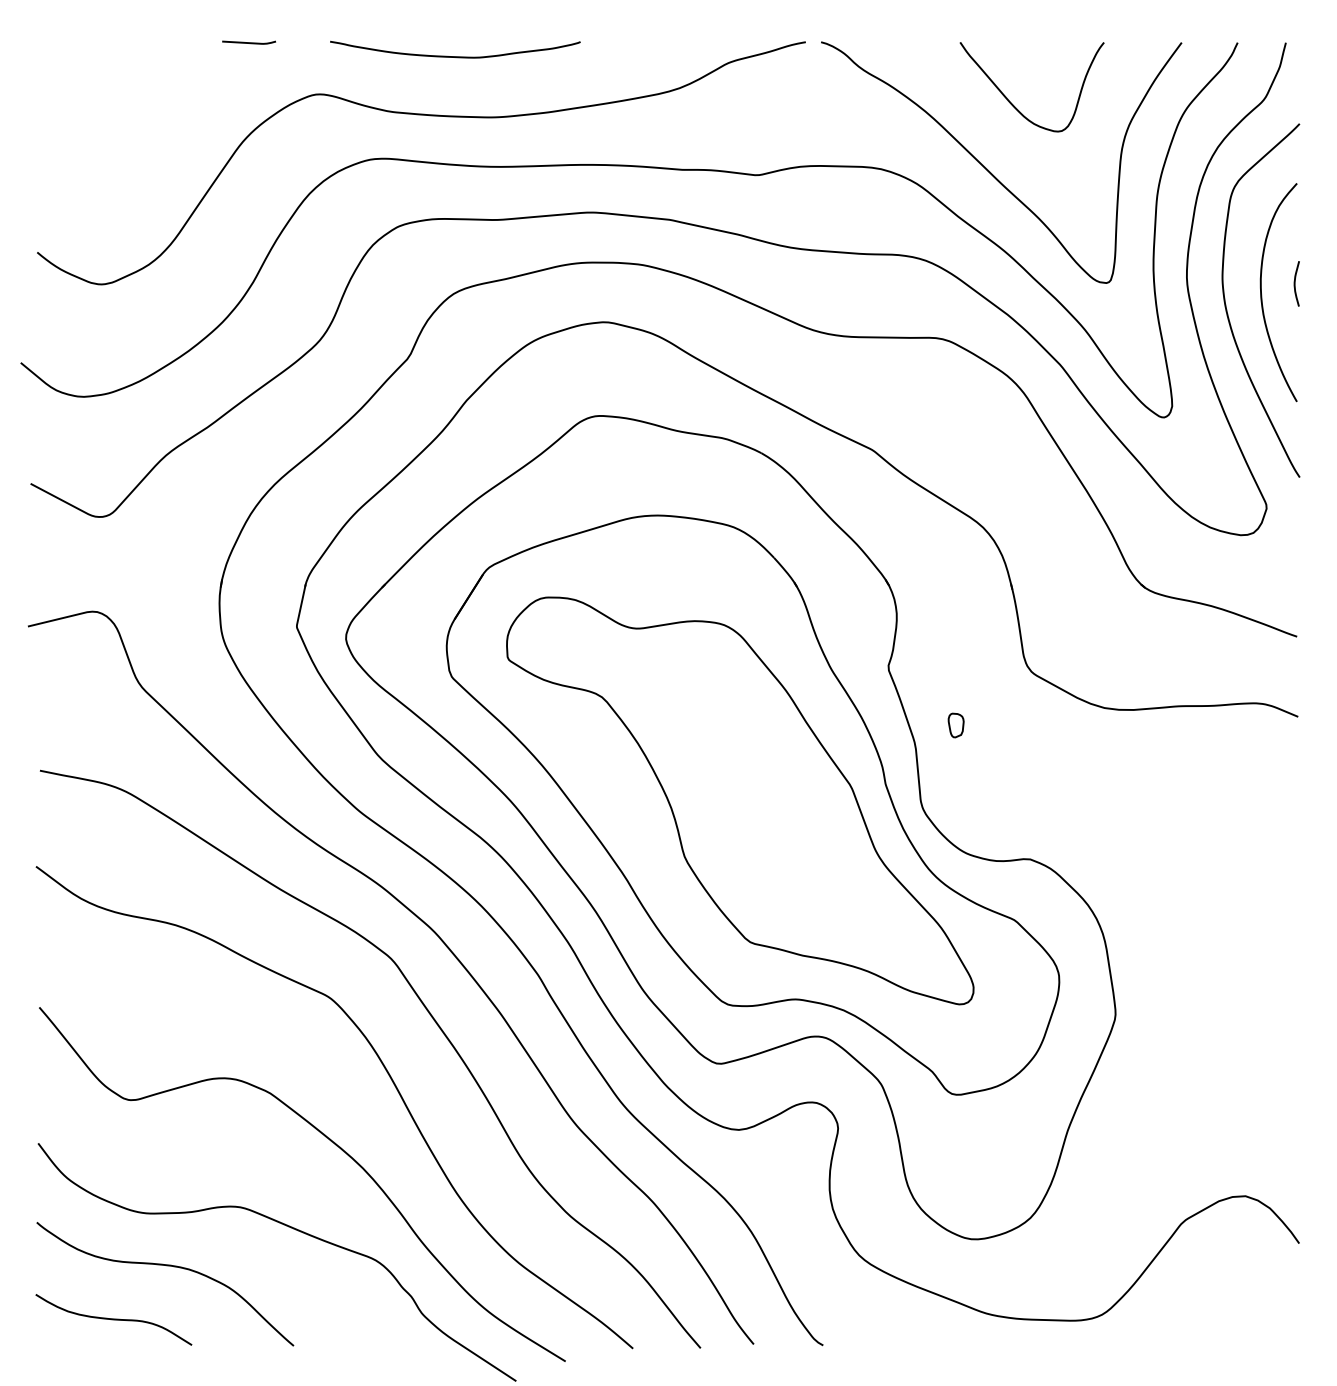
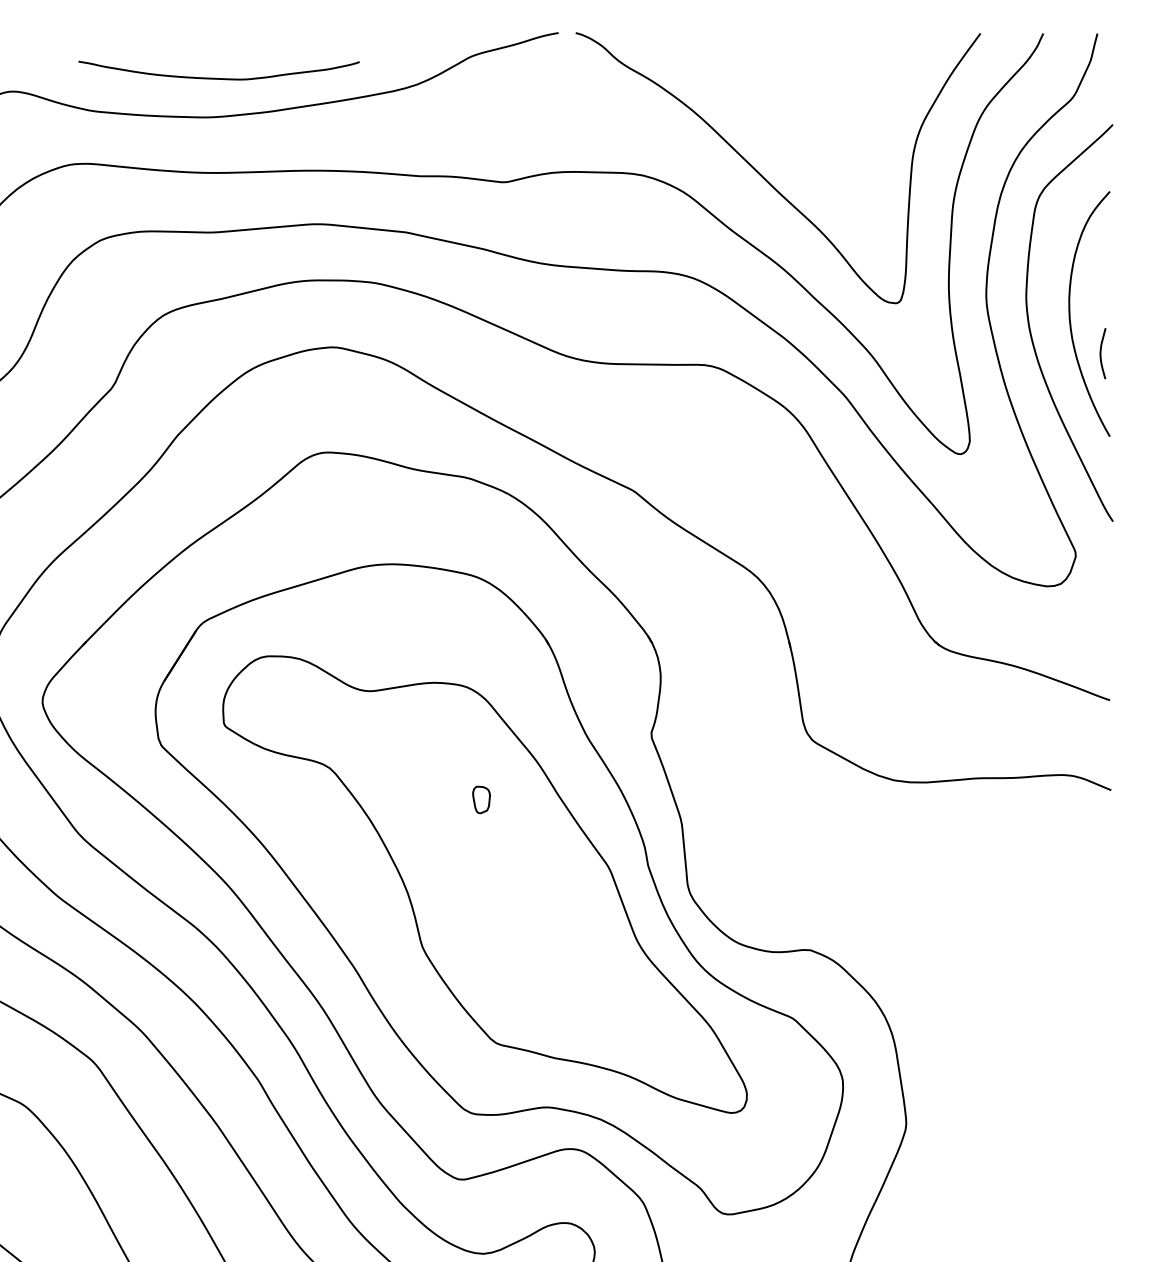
curve: (455, 56) -> (219, 78), moved
curve: (1013, 104) -> (791, 102), removed
curve: (1295, 283) -> (1101, 353), moved
part: (955, 725) -> (480, 799), moved

